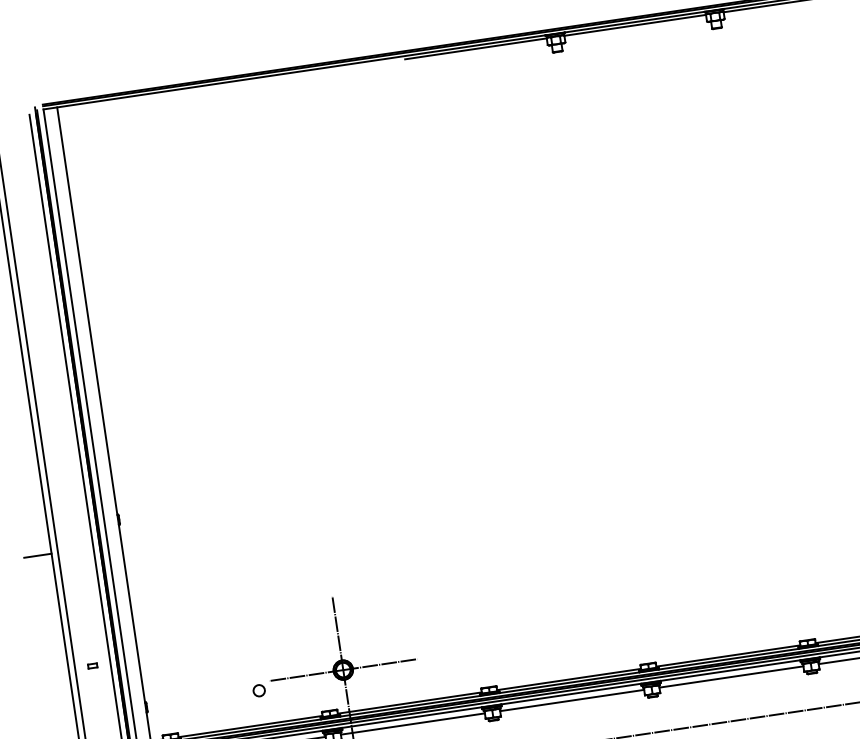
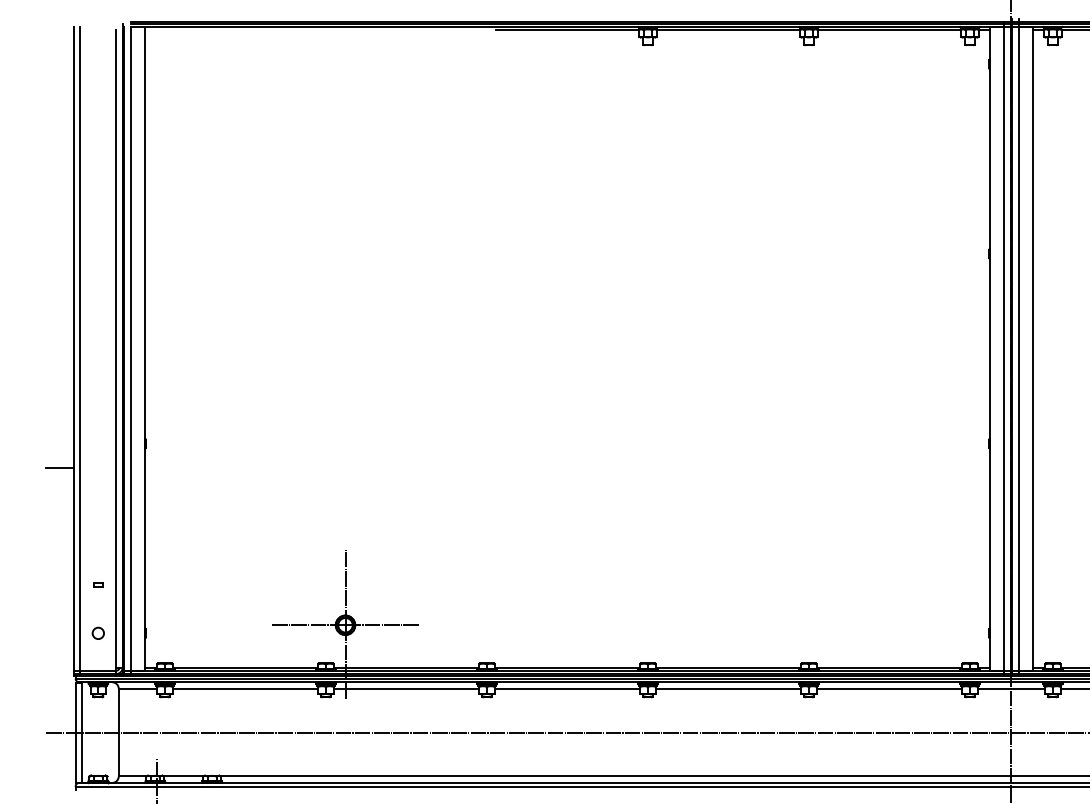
circle: (258, 689) -> (97, 632), moved

